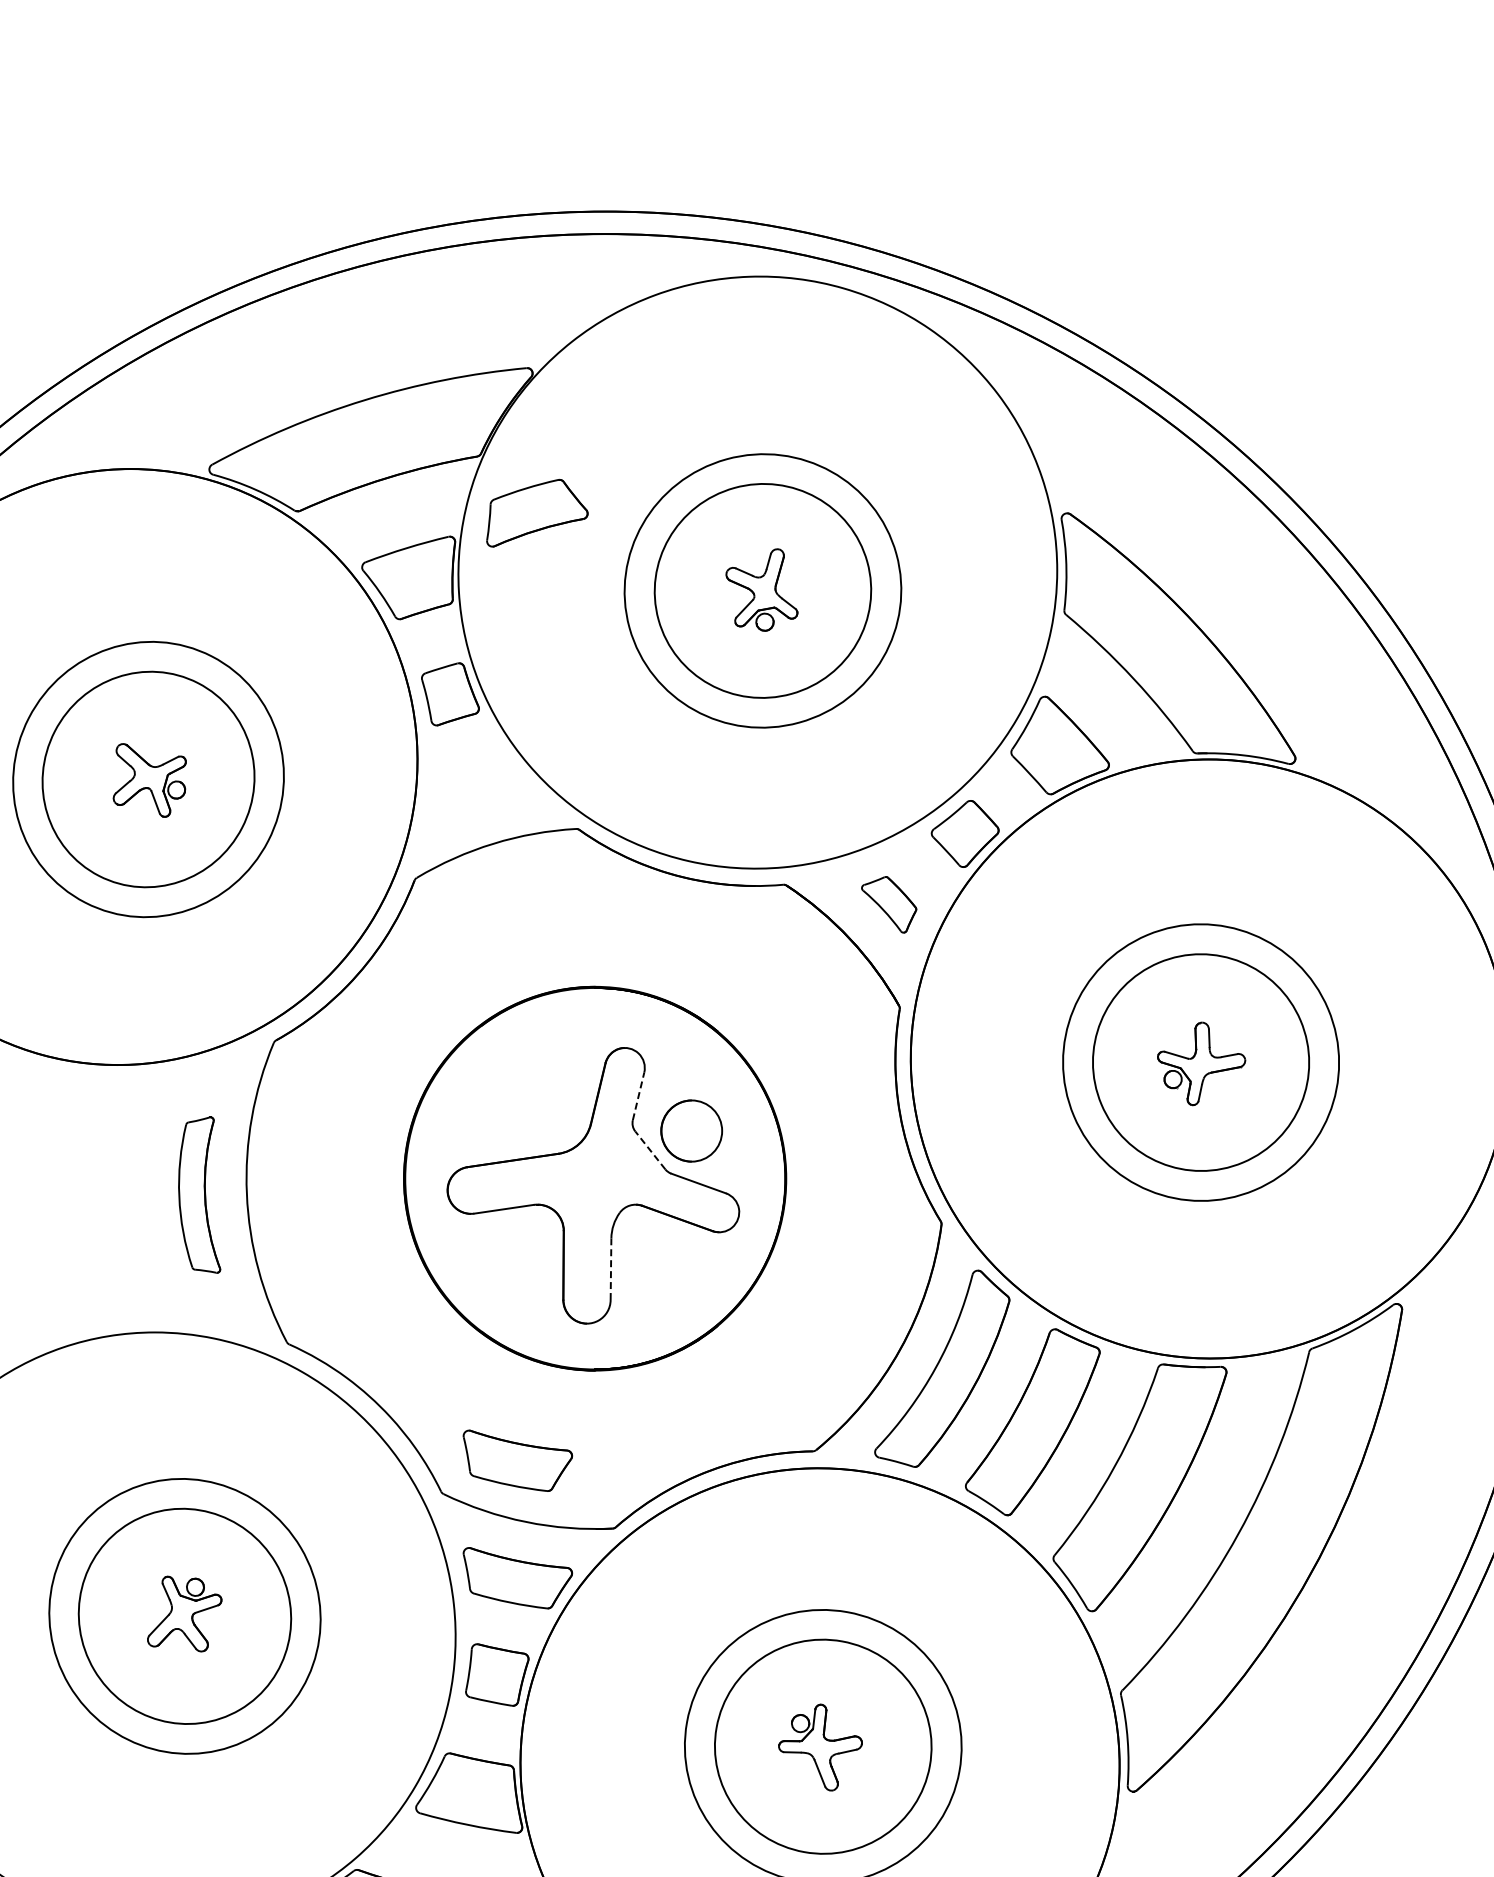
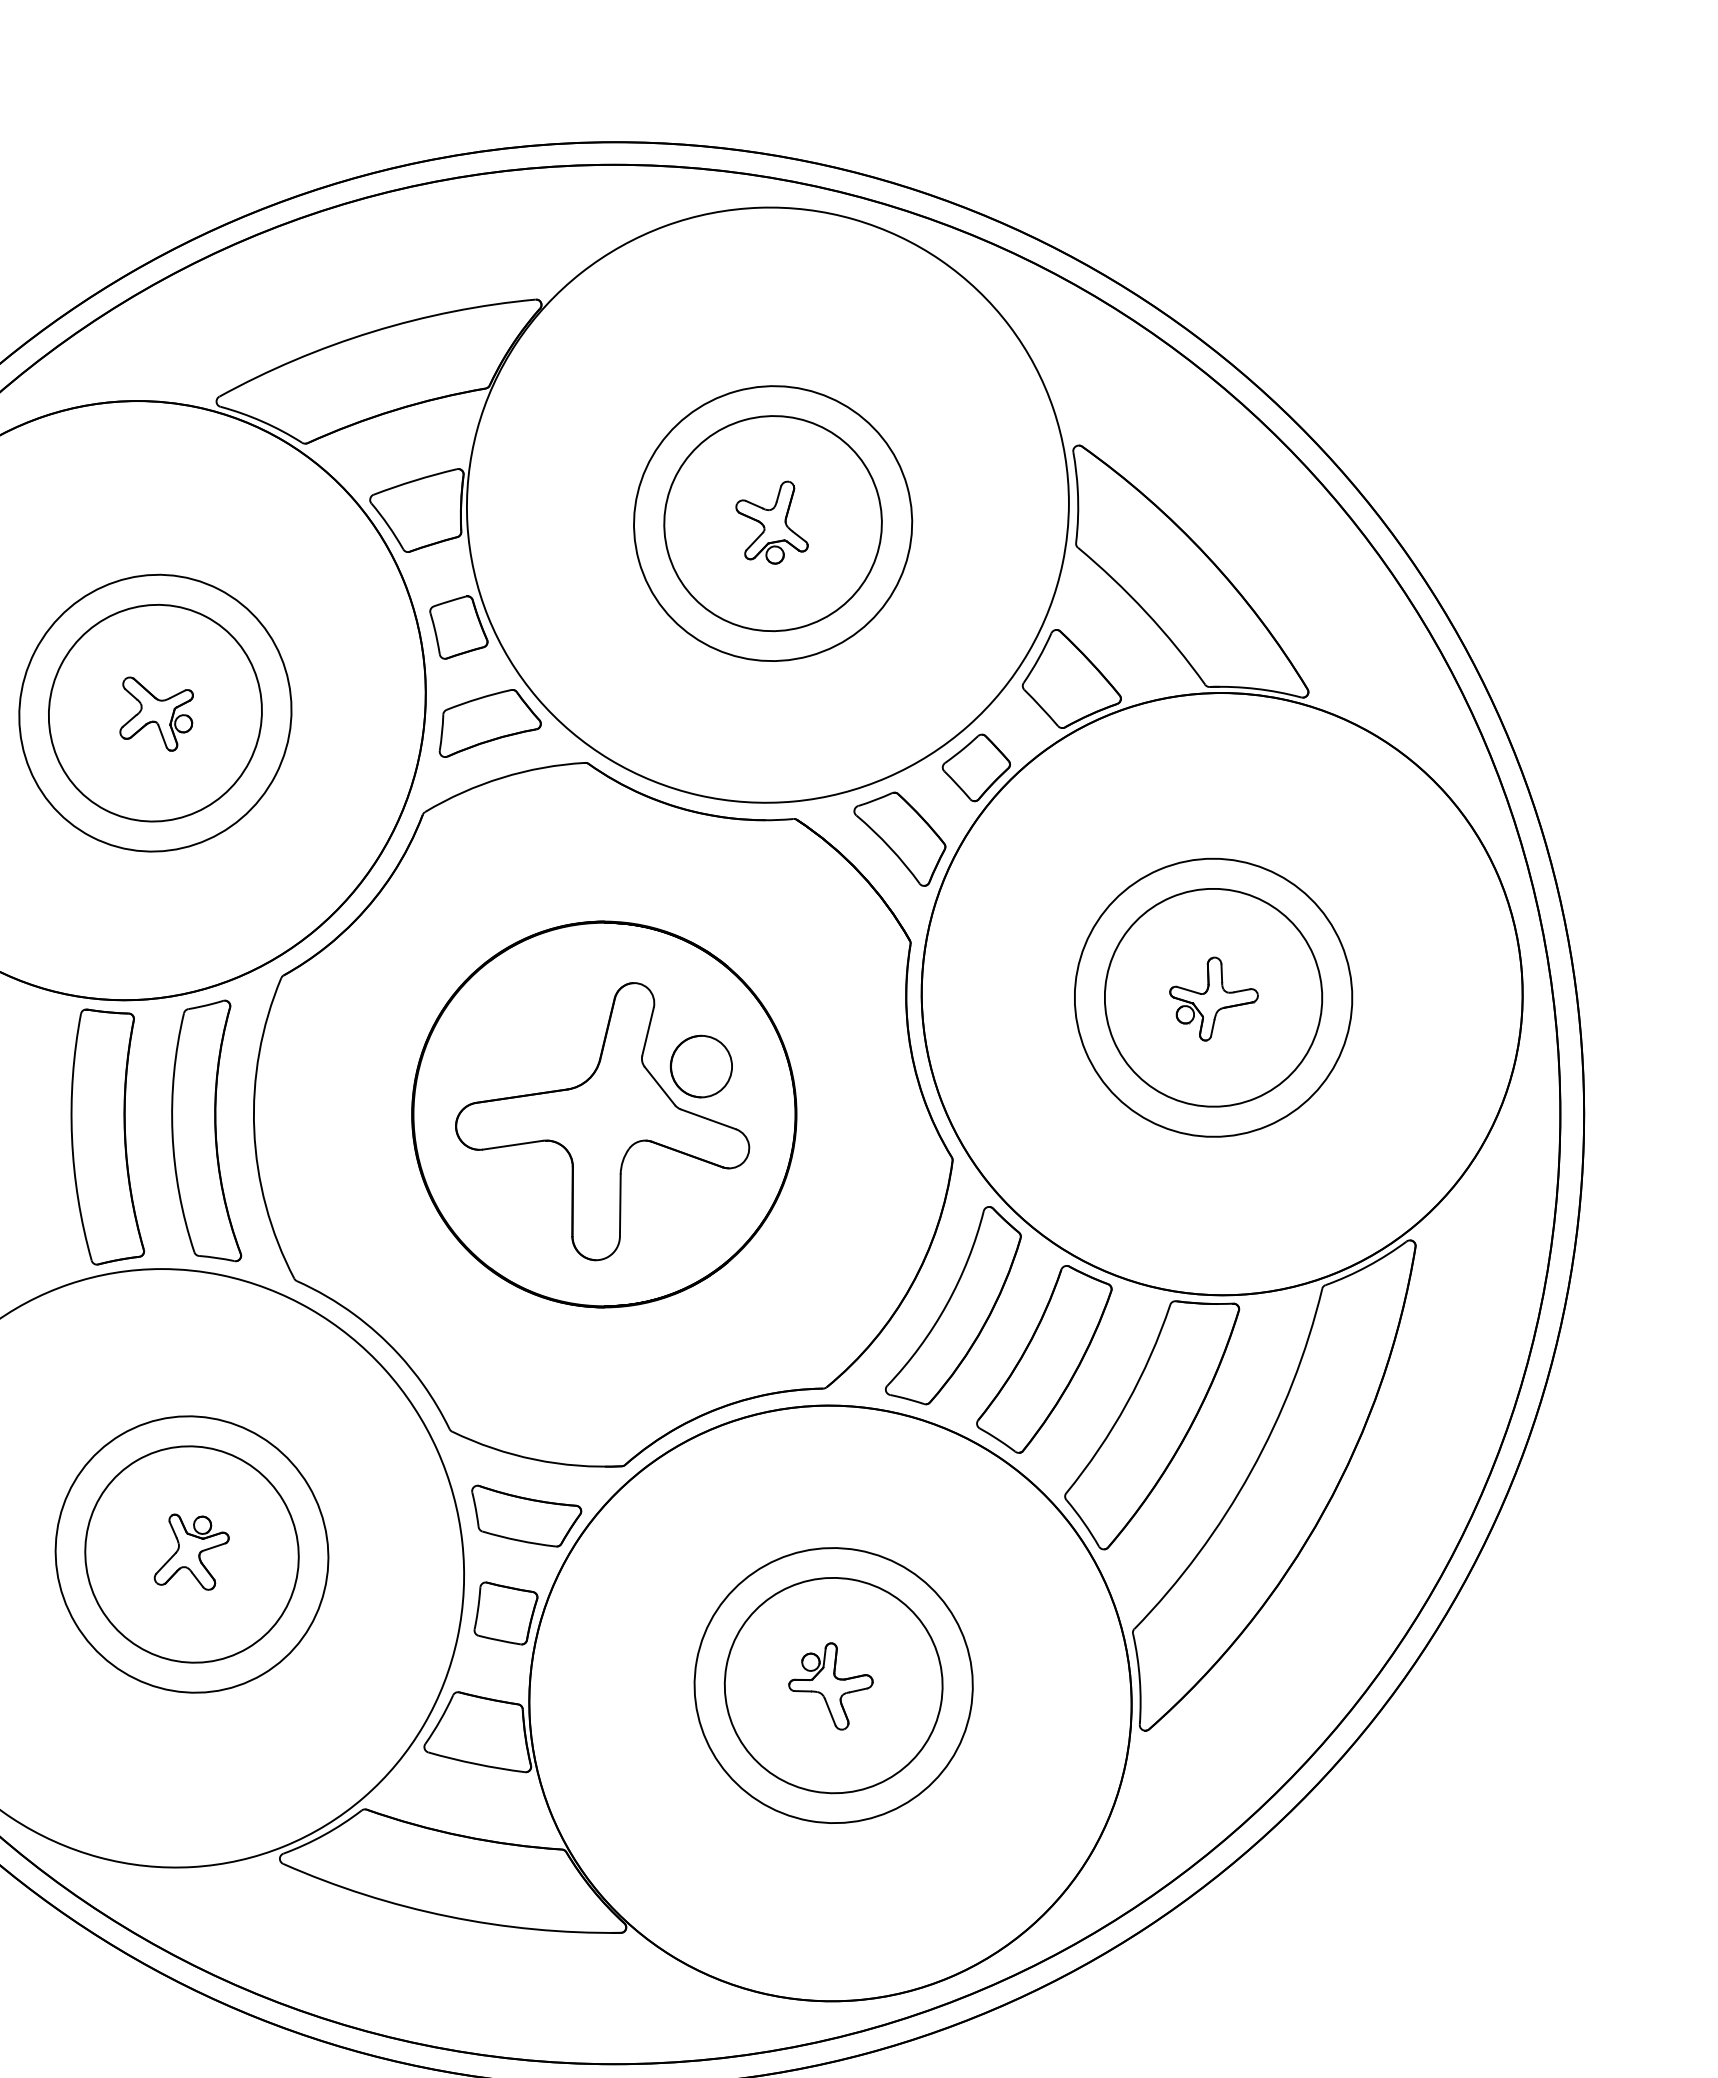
part: (536, 513) -> (489, 723), moved
part: (888, 904) -> (899, 838), size x1.67
line: (639, 1096) -> (648, 1031), dashed -> solid
line: (649, 1149) -> (659, 1085), dashed -> solid
part: (199, 1194) -> (206, 1130), size x1.67
part: (100, 1200) -> (107, 1136), added
line: (611, 1269) -> (620, 1205), dashed -> solid
part: (517, 1460) -> (526, 1397), removed

